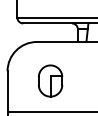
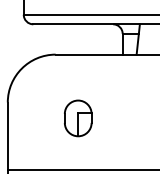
part: (50, 80) -> (77, 117), size x0.7

